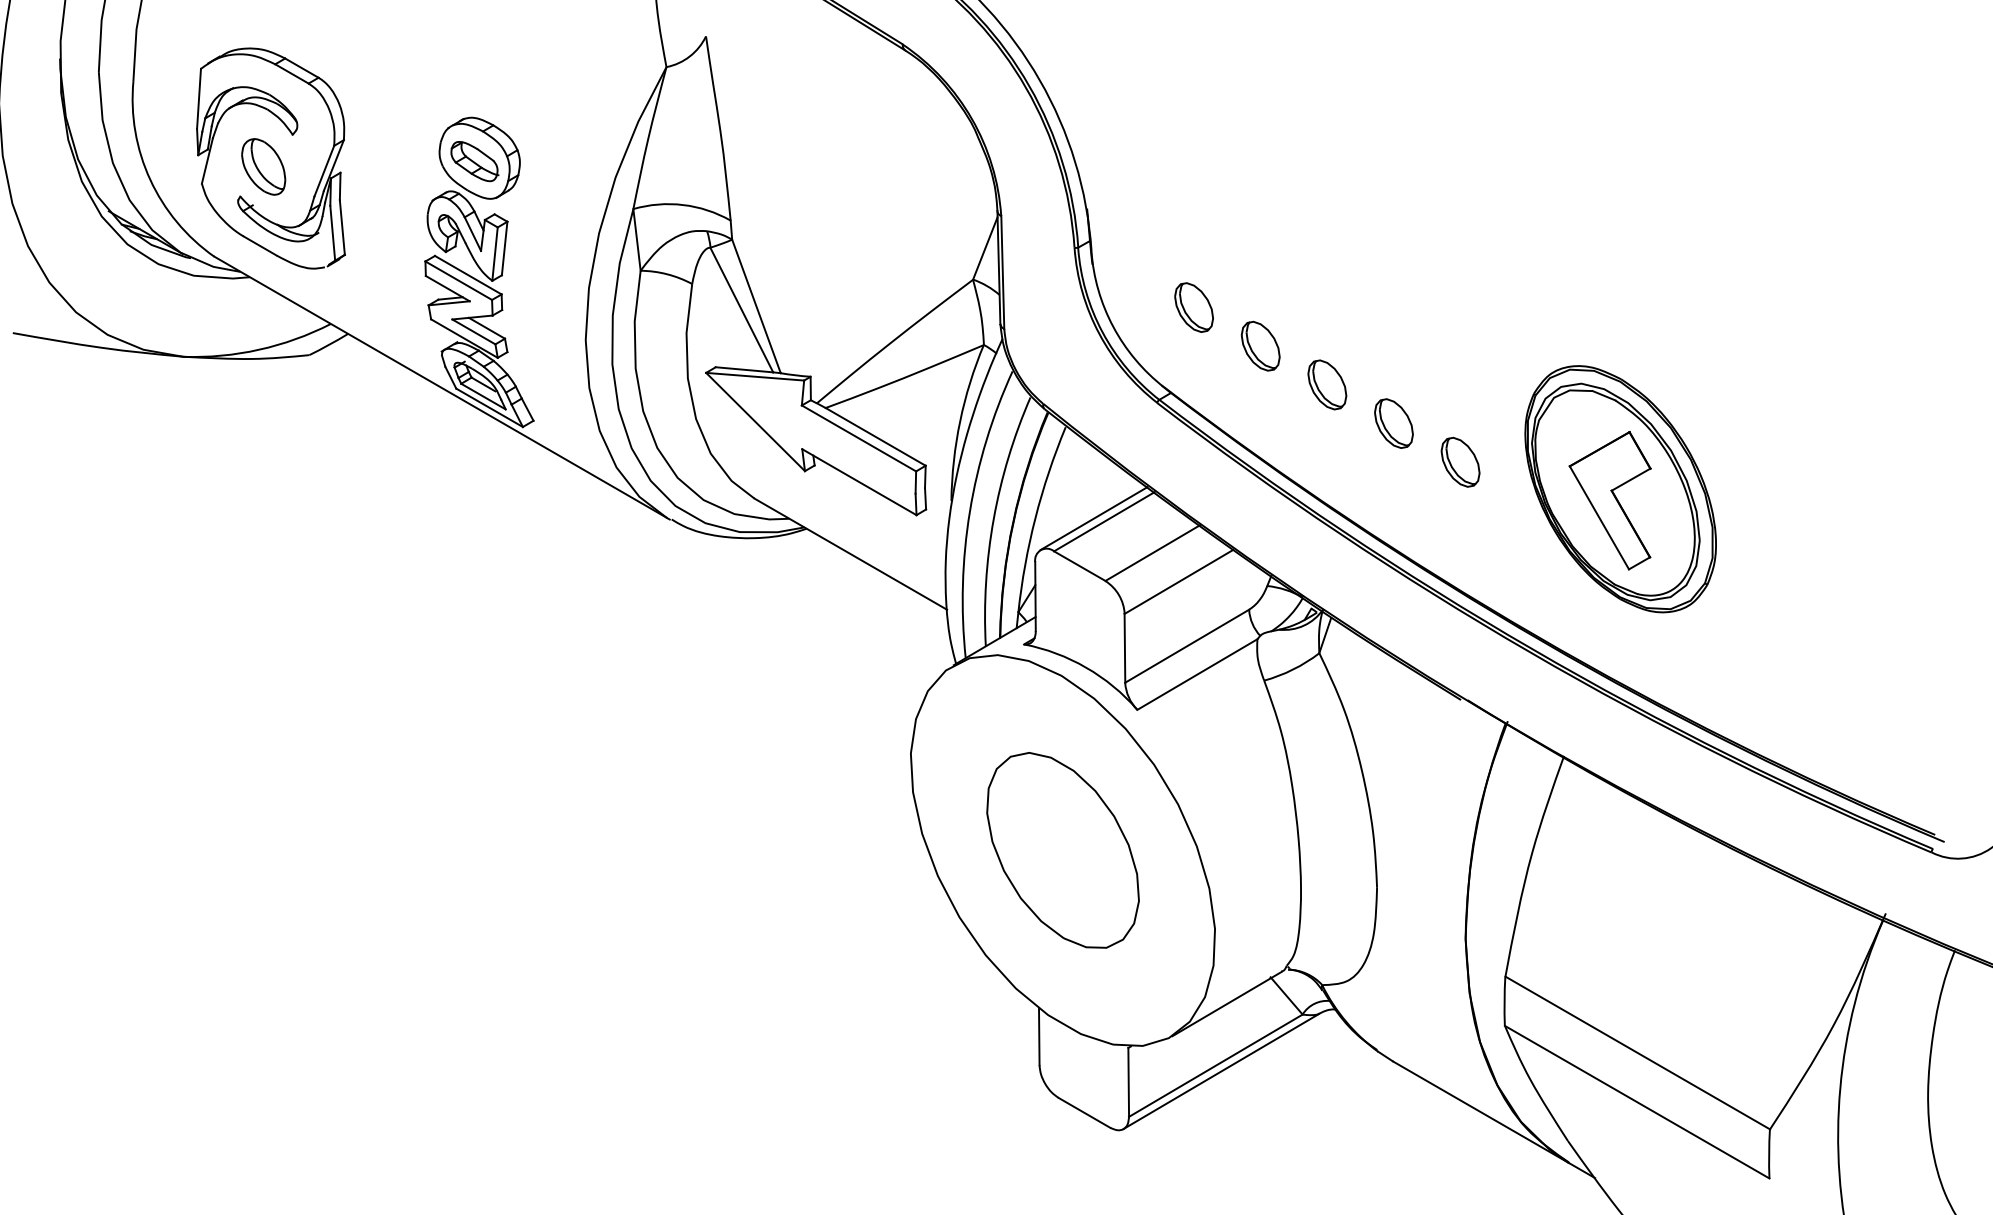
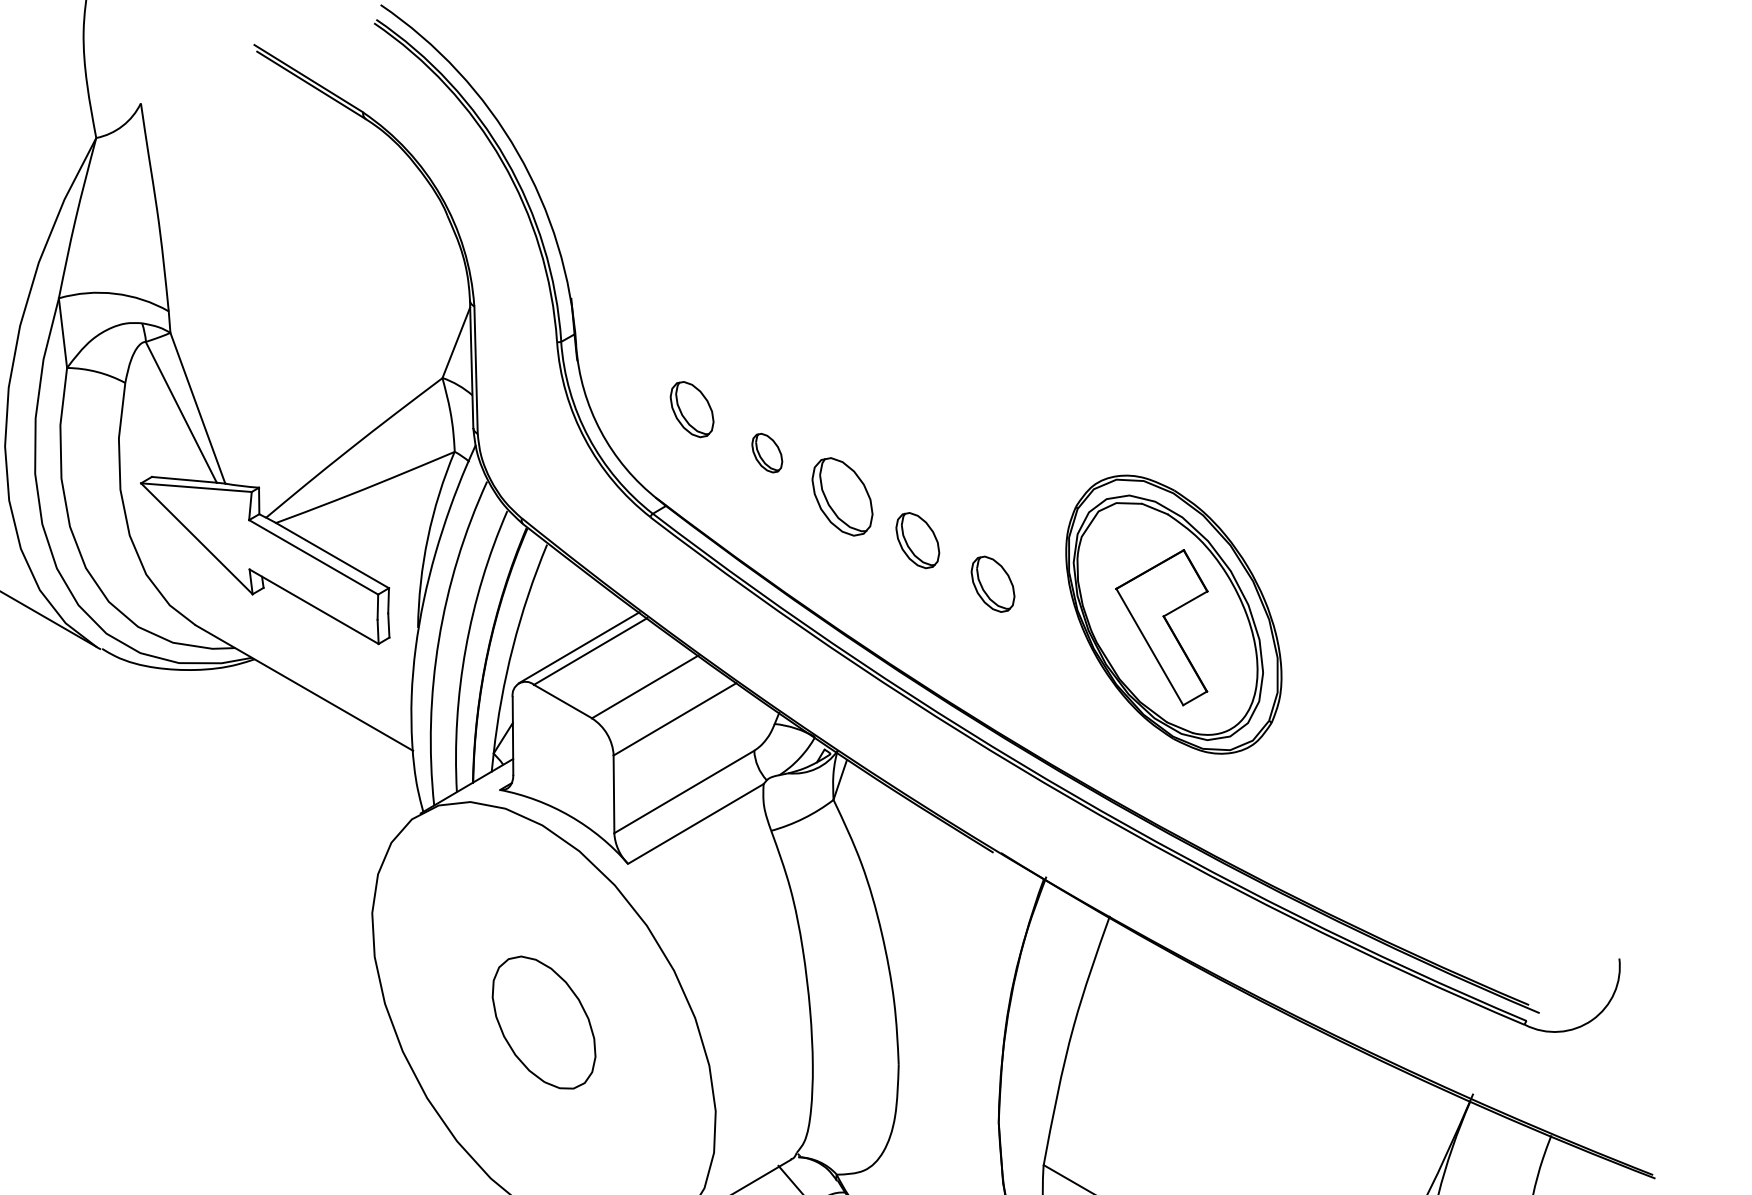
part: (1260, 345) -> (767, 452), size x0.7
part: (1327, 384) -> (842, 496), size x1.4
part: (1062, 850) -> (543, 1022), size x0.6

